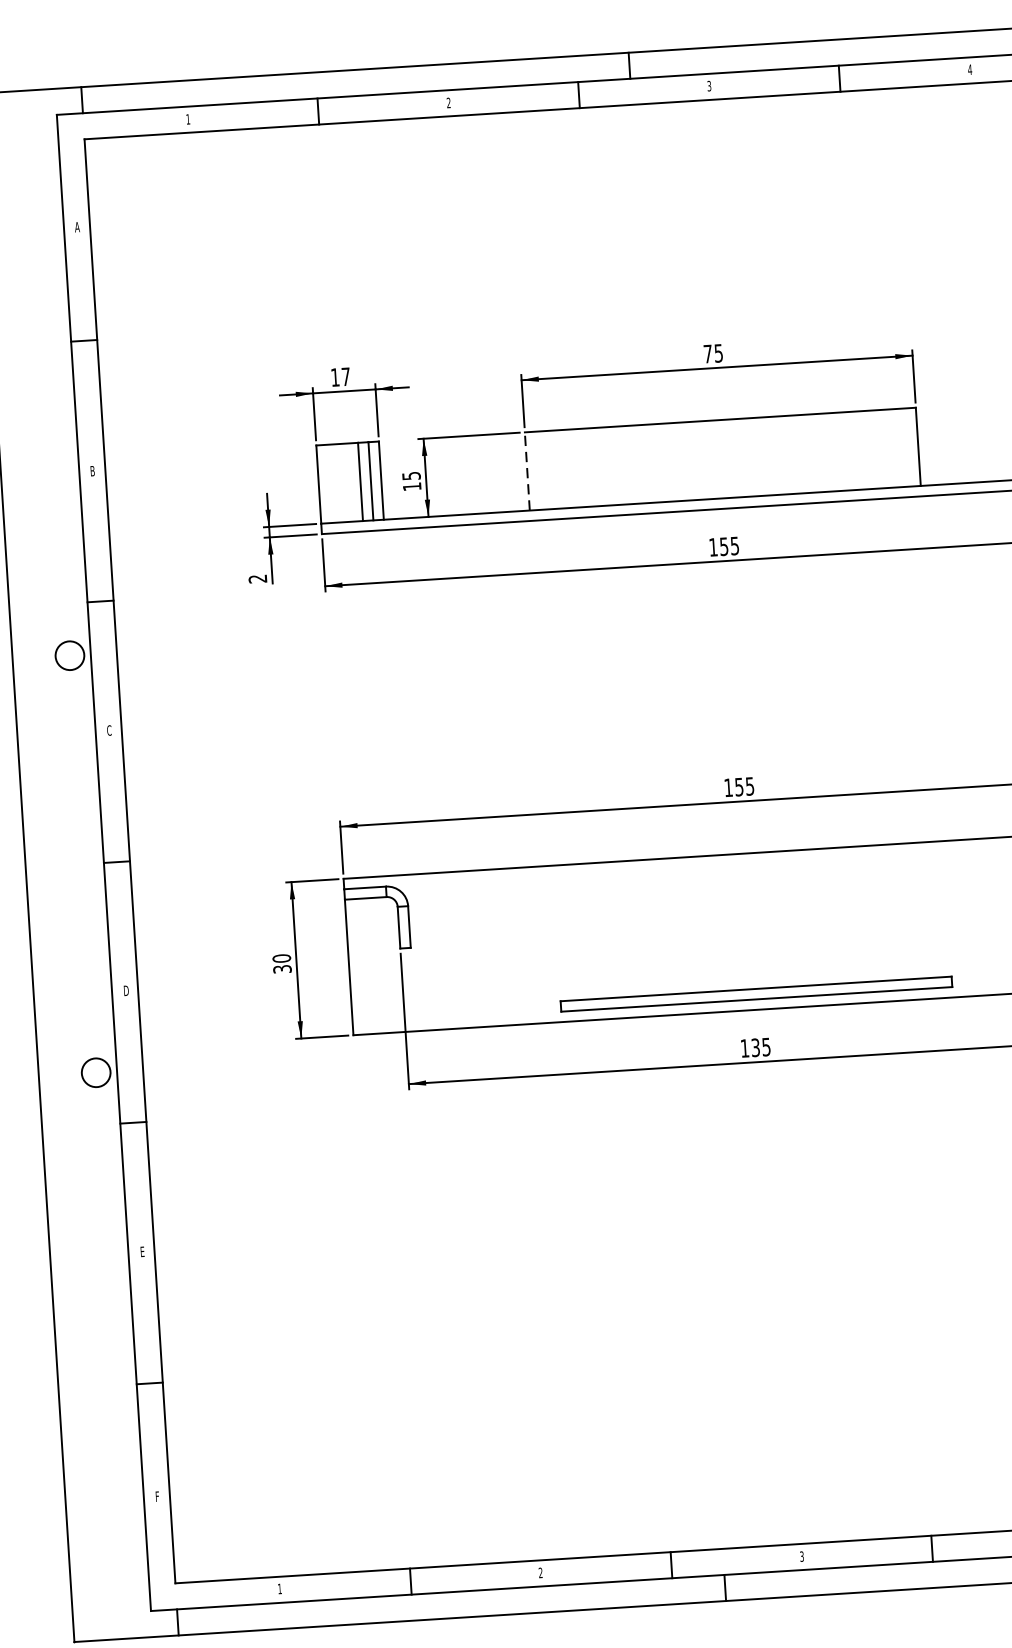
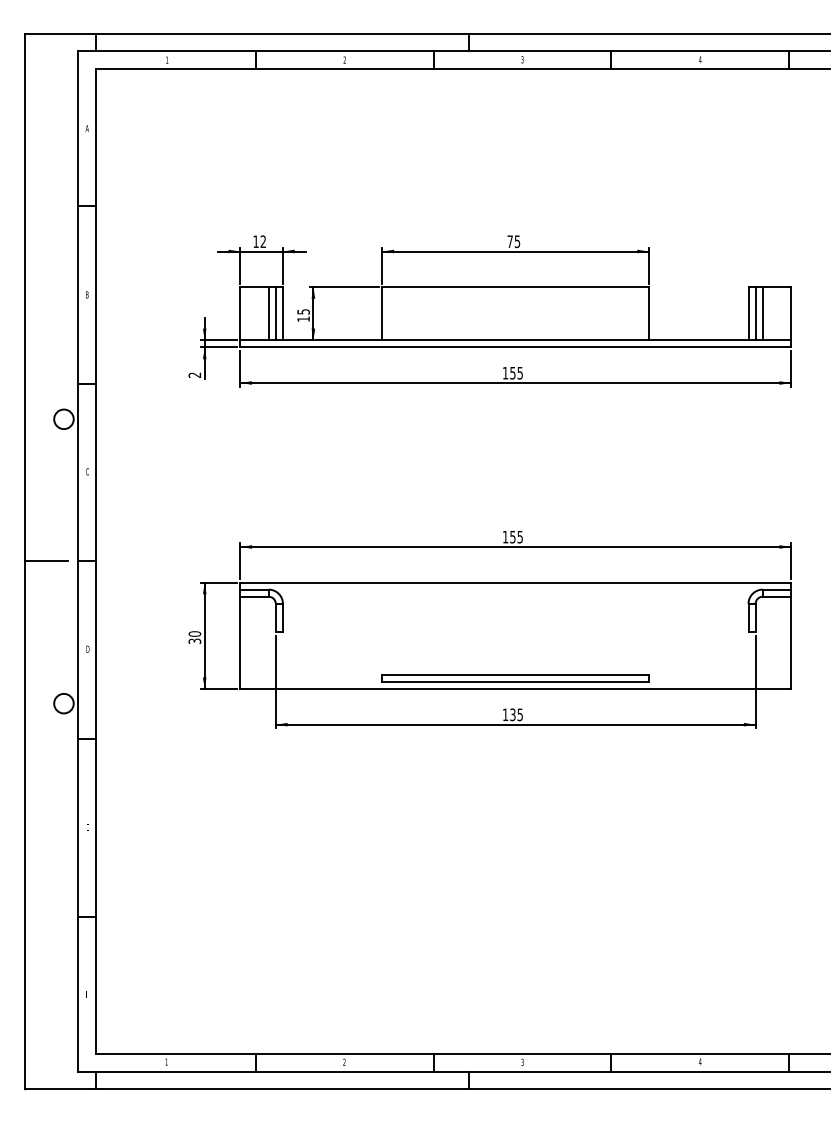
text: (344, 376) -> (262, 241), 17 -> 12
line: (527, 471) -> (382, 313), dashed -> solid
line: (55, 865) -> (45, 561), added

